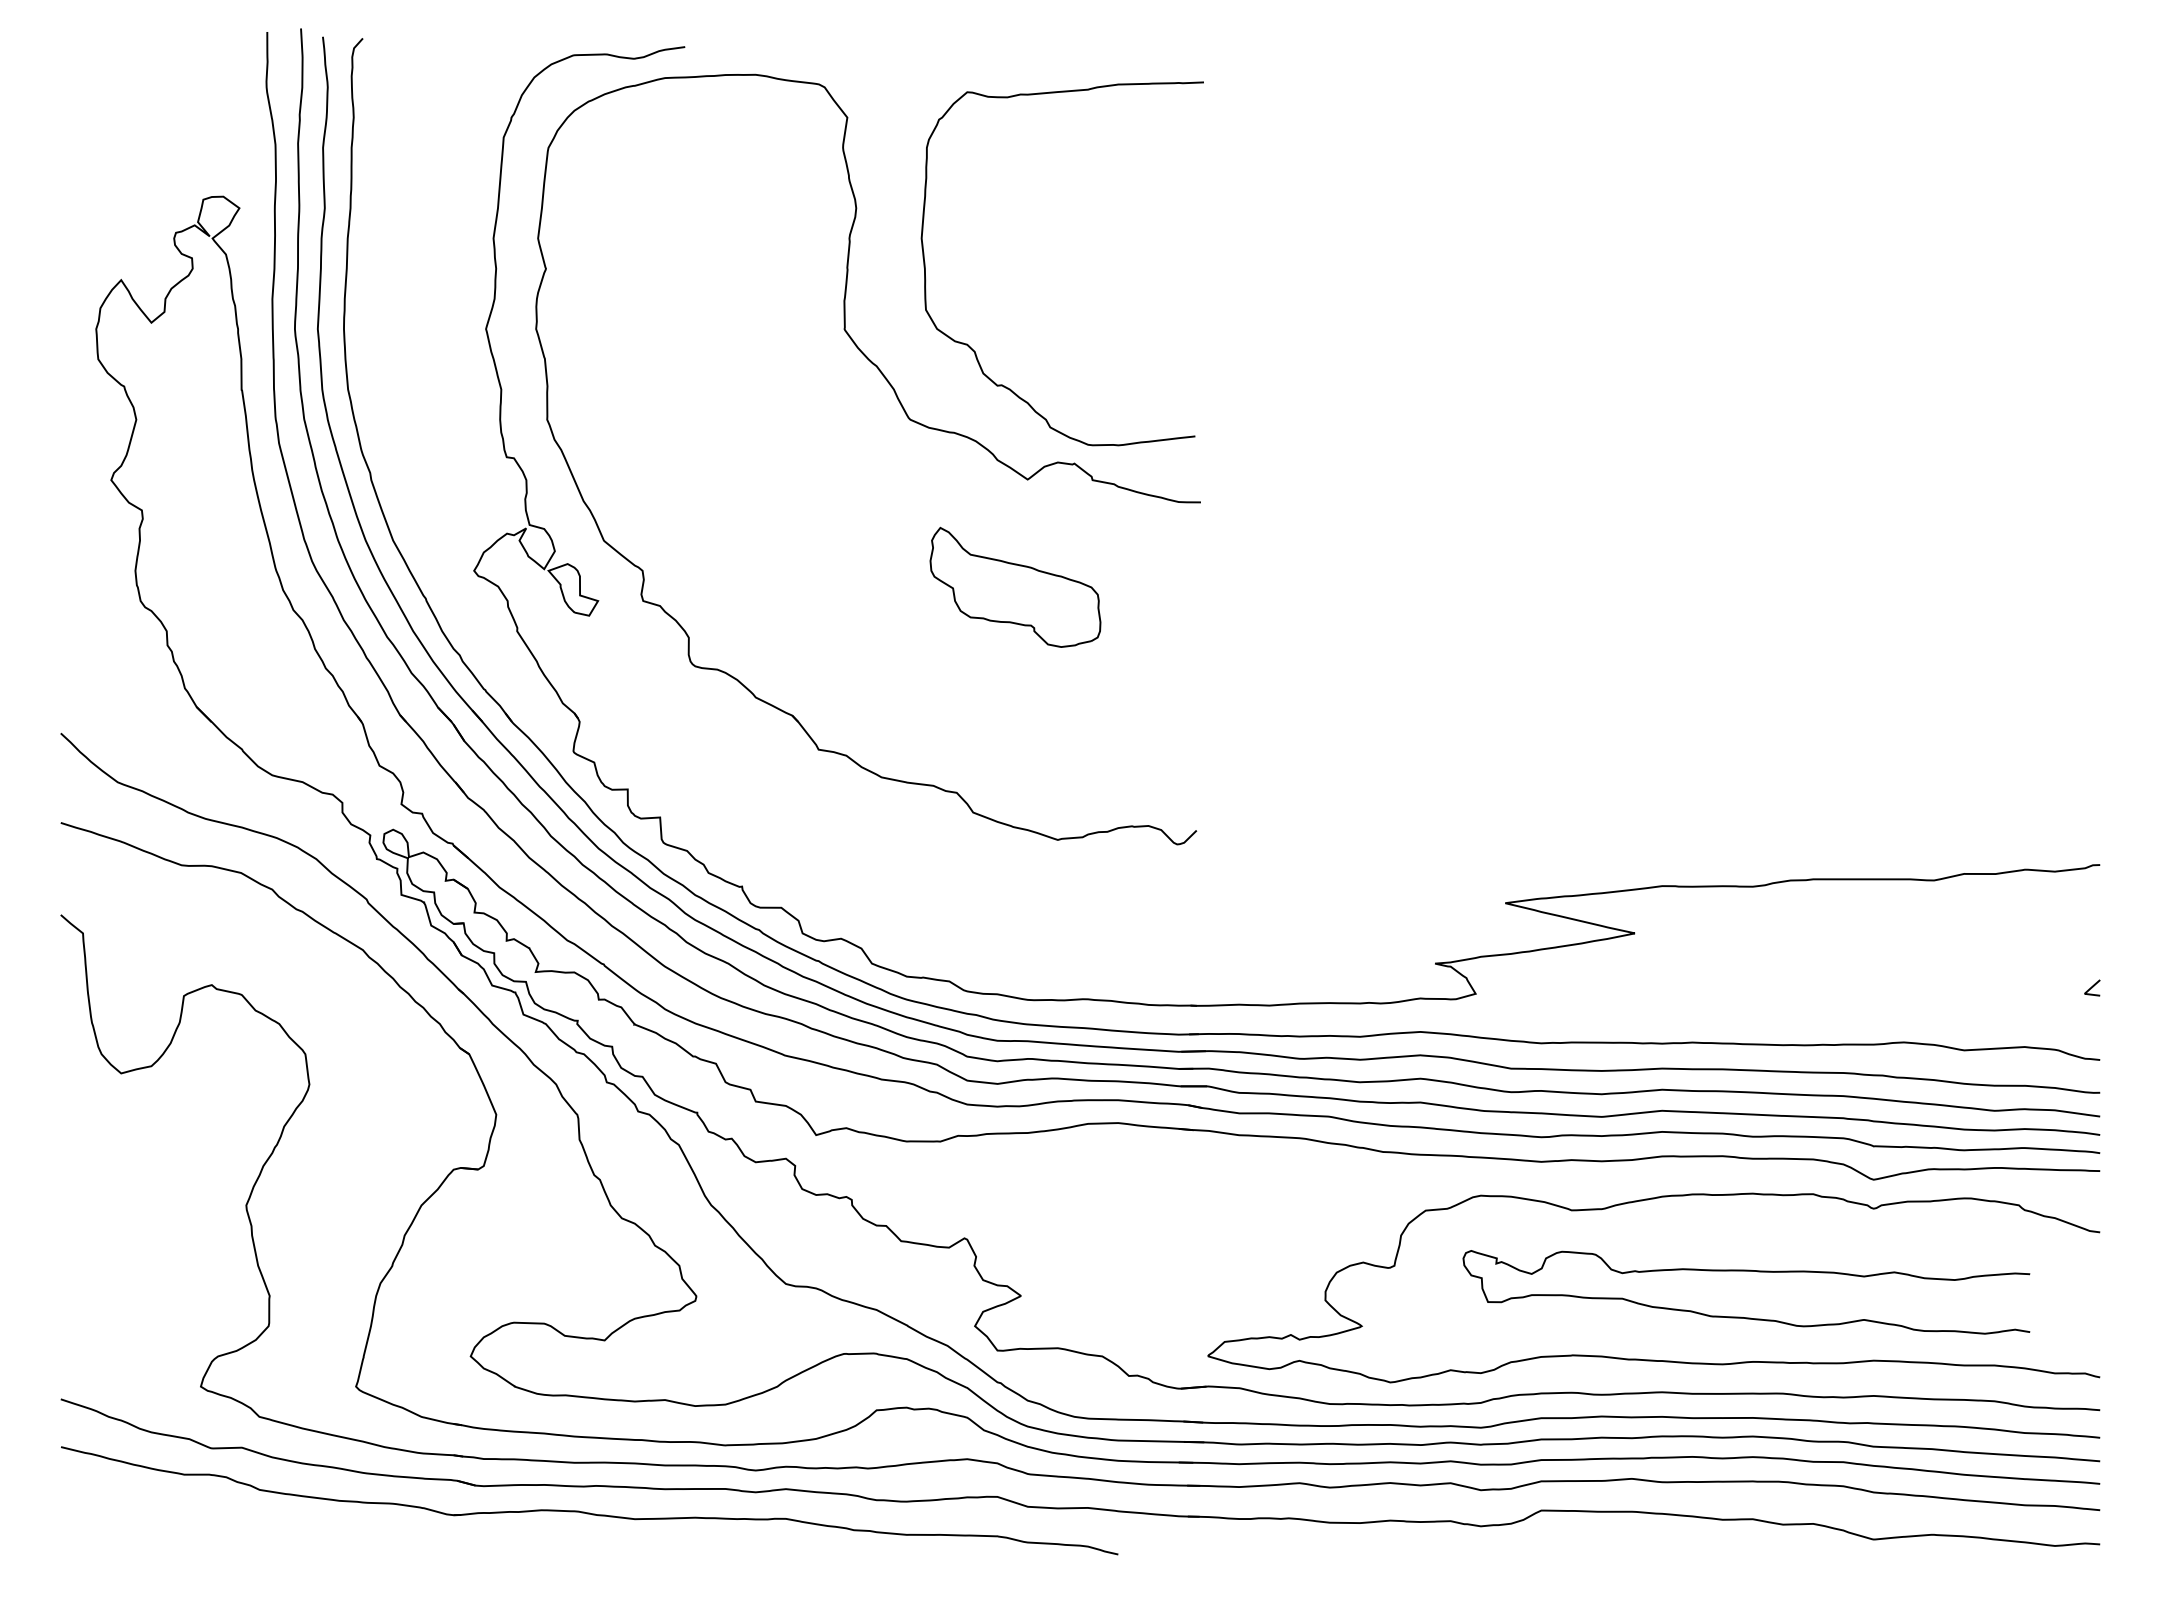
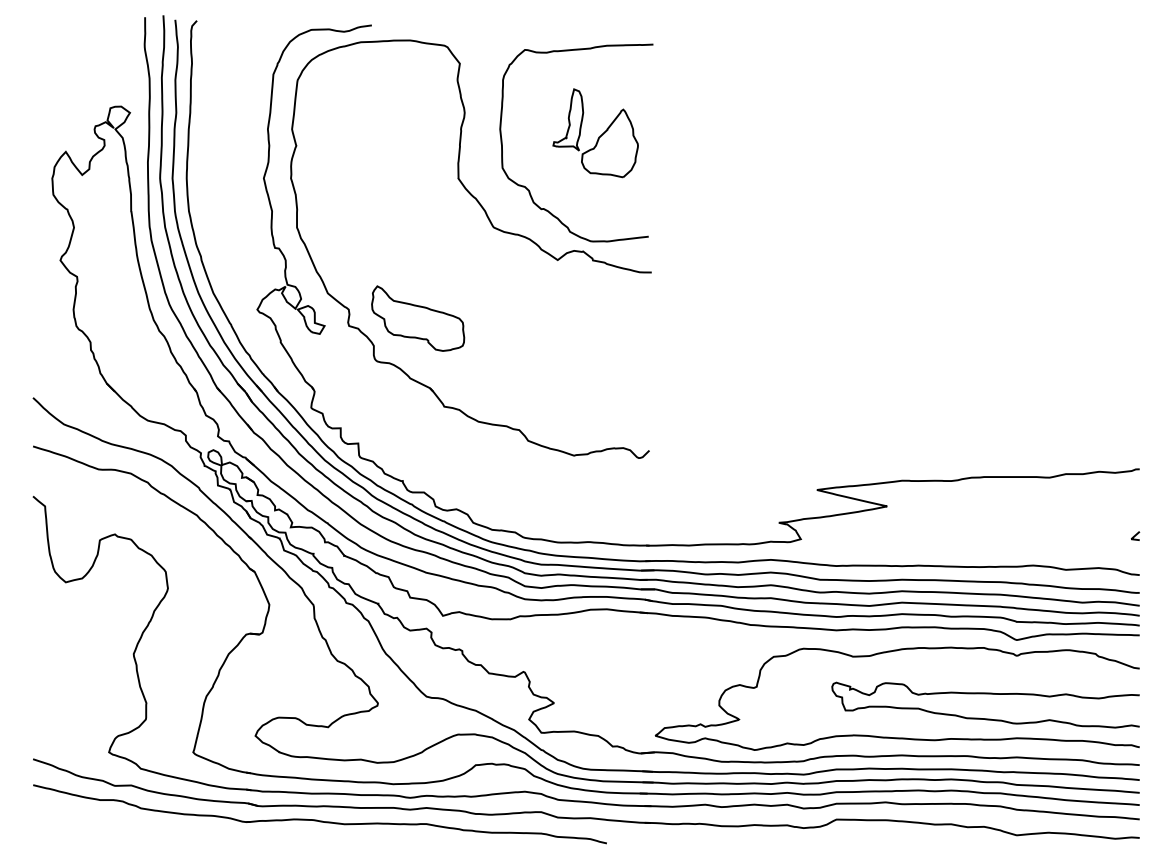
part: (1097, 246) -> (595, 133), added
part: (1016, 587) -> (418, 318), moved
curve: (1745, 1272) -> (985, 694), moved

